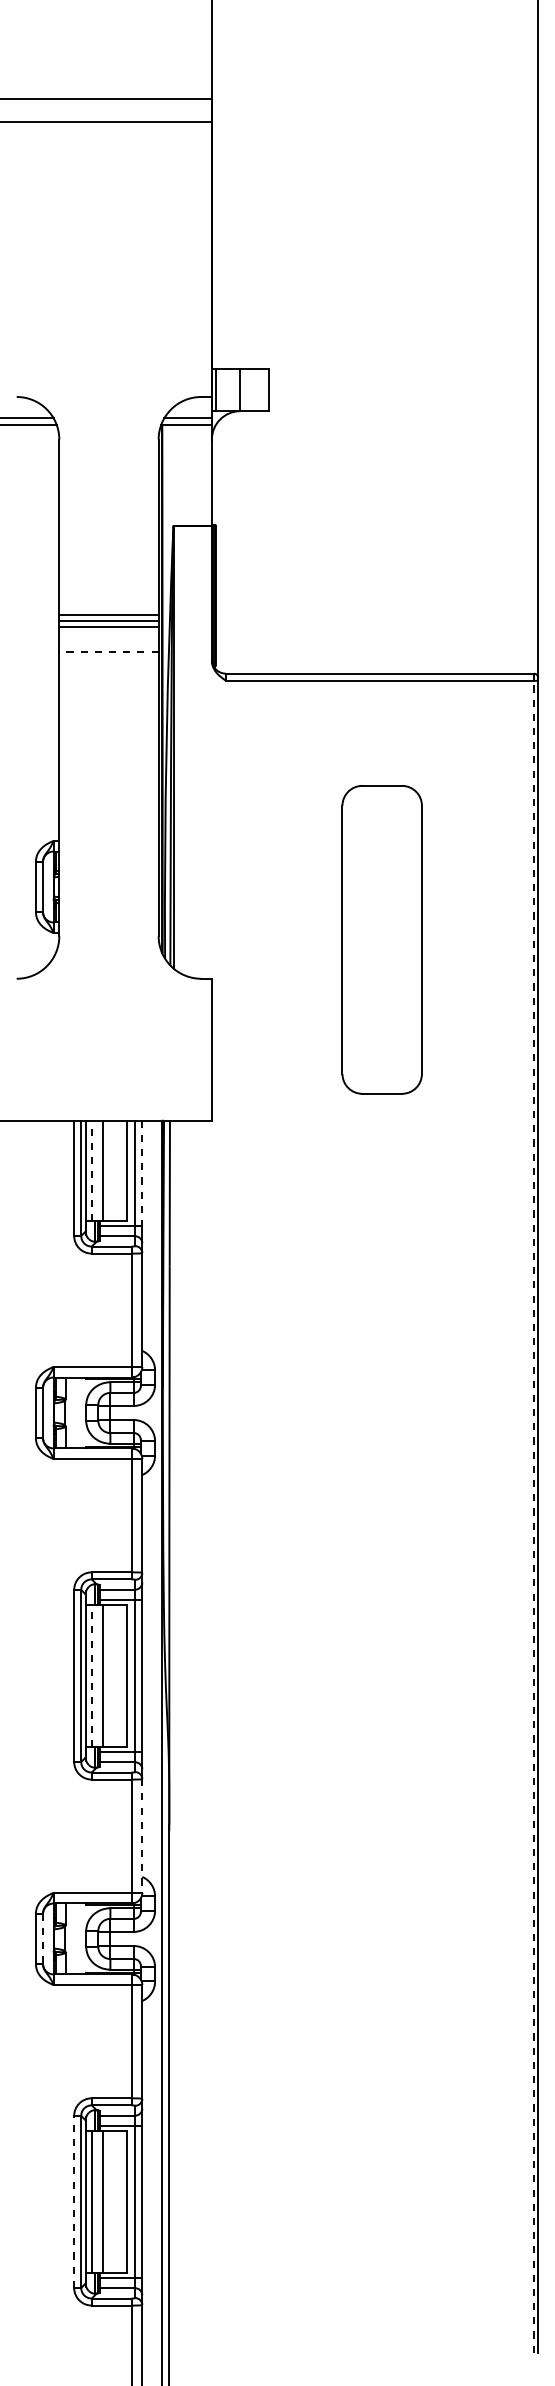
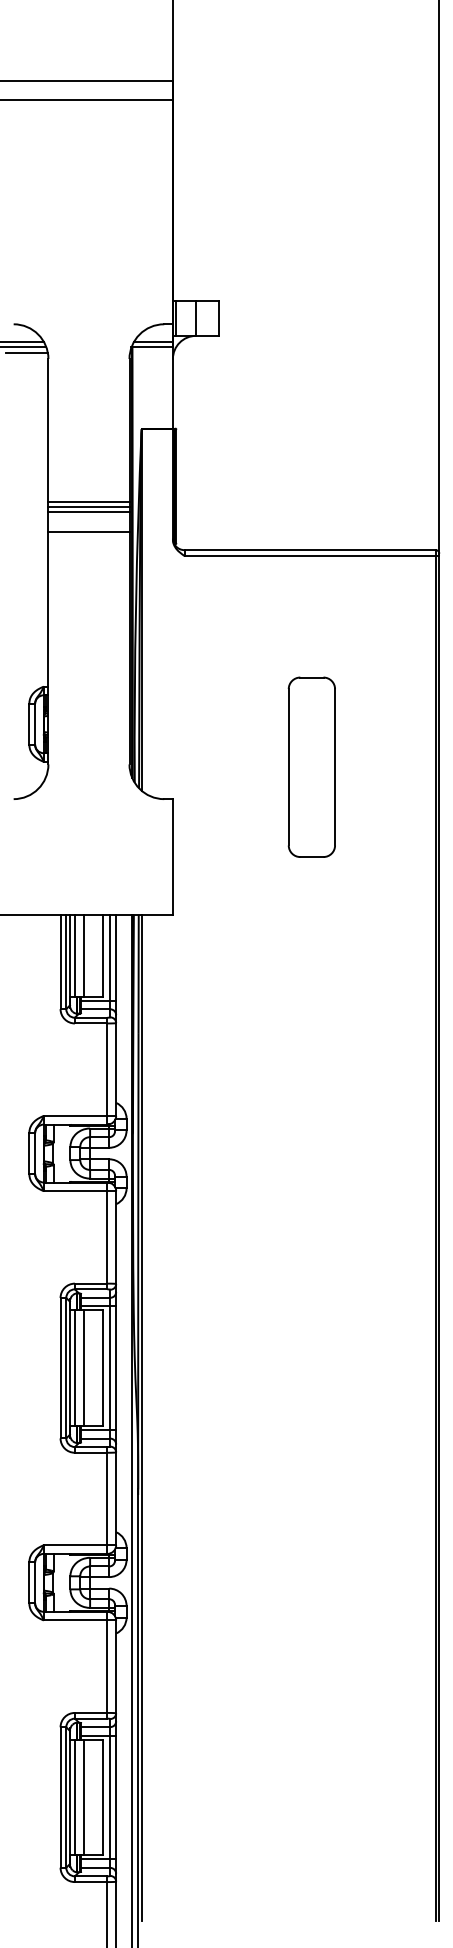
line: (32, 432) -> (26, 353), added
line: (108, 651) -> (88, 532), dashed -> solid
part: (381, 939) -> (311, 767), size x0.71
line: (92, 1170) -> (75, 955), dashed -> solid
line: (142, 1173) -> (116, 958), dashed -> solid
line: (533, 1516) -> (435, 1238), dashed -> solid
line: (92, 1675) -> (75, 1367), dashed -> solid
line: (173, 1736) -> (141, 1417), added
line: (142, 1836) -> (116, 1499), dashed -> solid
line: (43, 1939) -> (35, 1583), dashed -> solid
line: (74, 2201) -> (60, 1797), dashed -> solid

